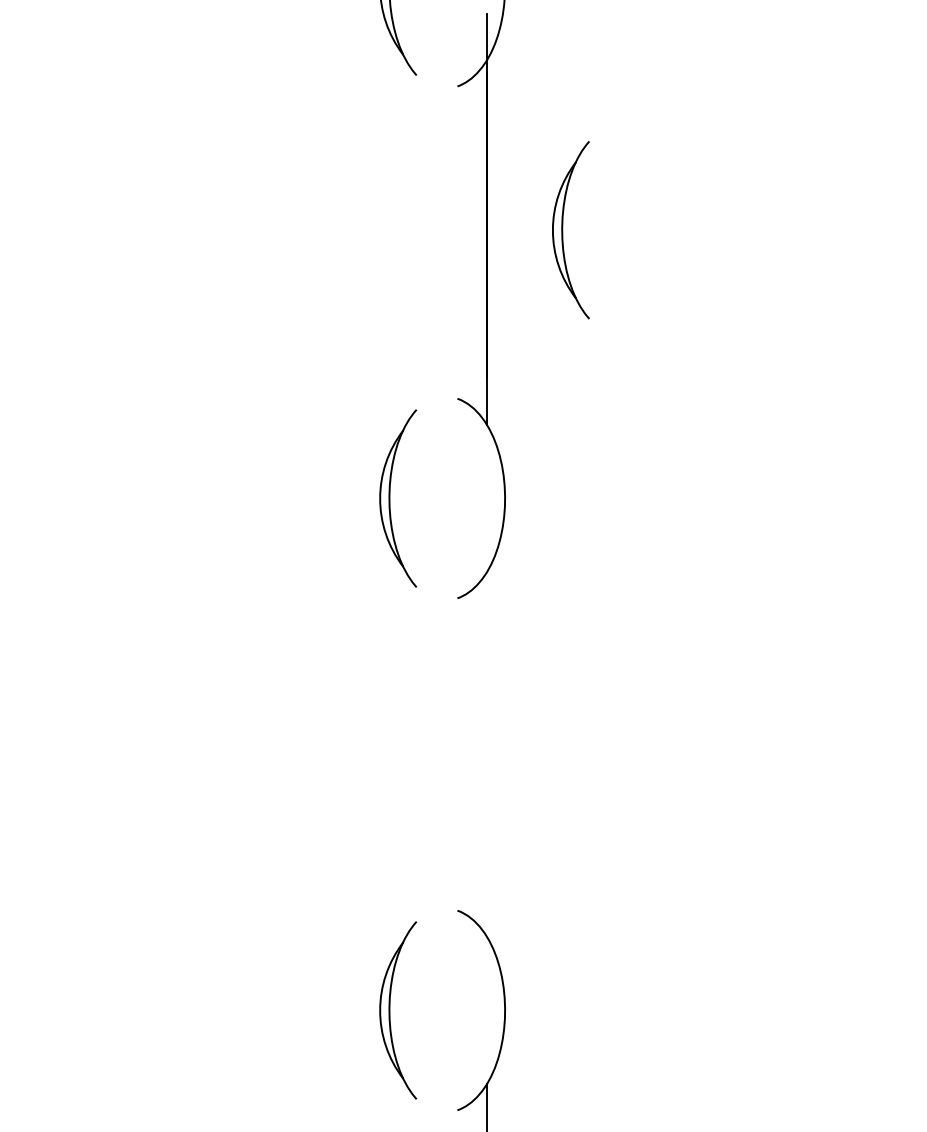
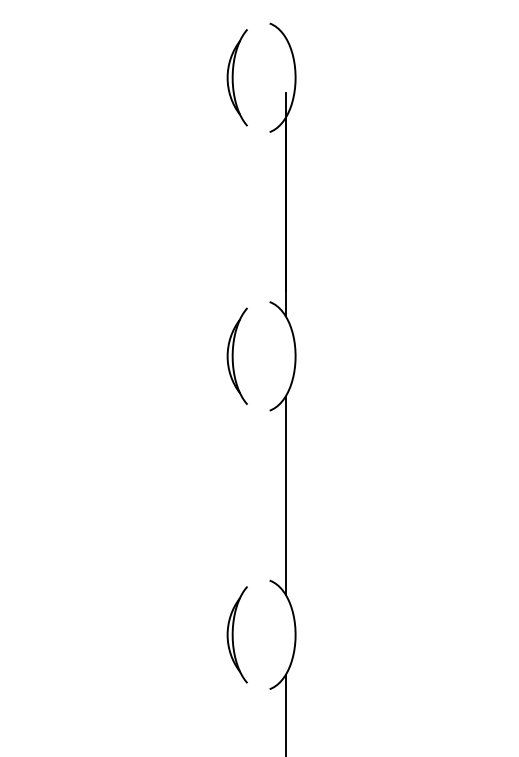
part: (569, 228) -> (330, 209), removed
line: (486, 754) -> (285, 495), added

